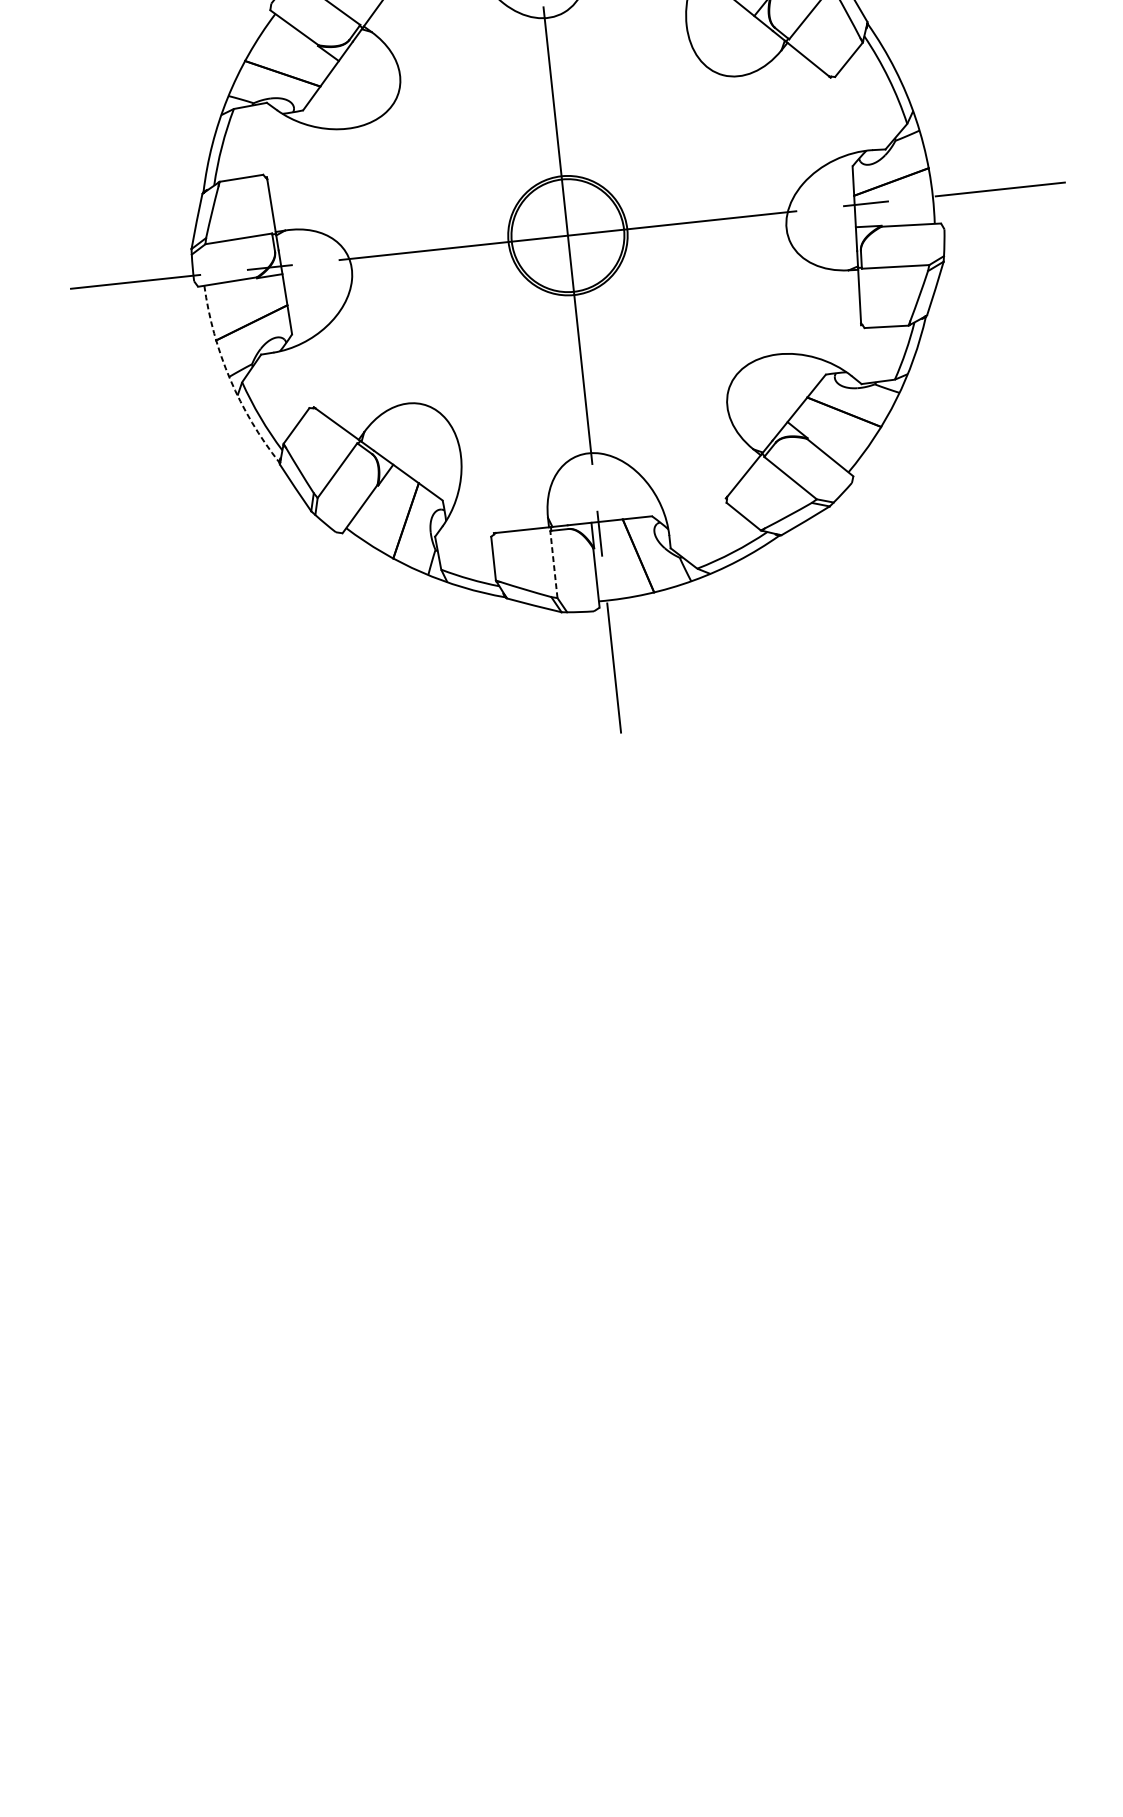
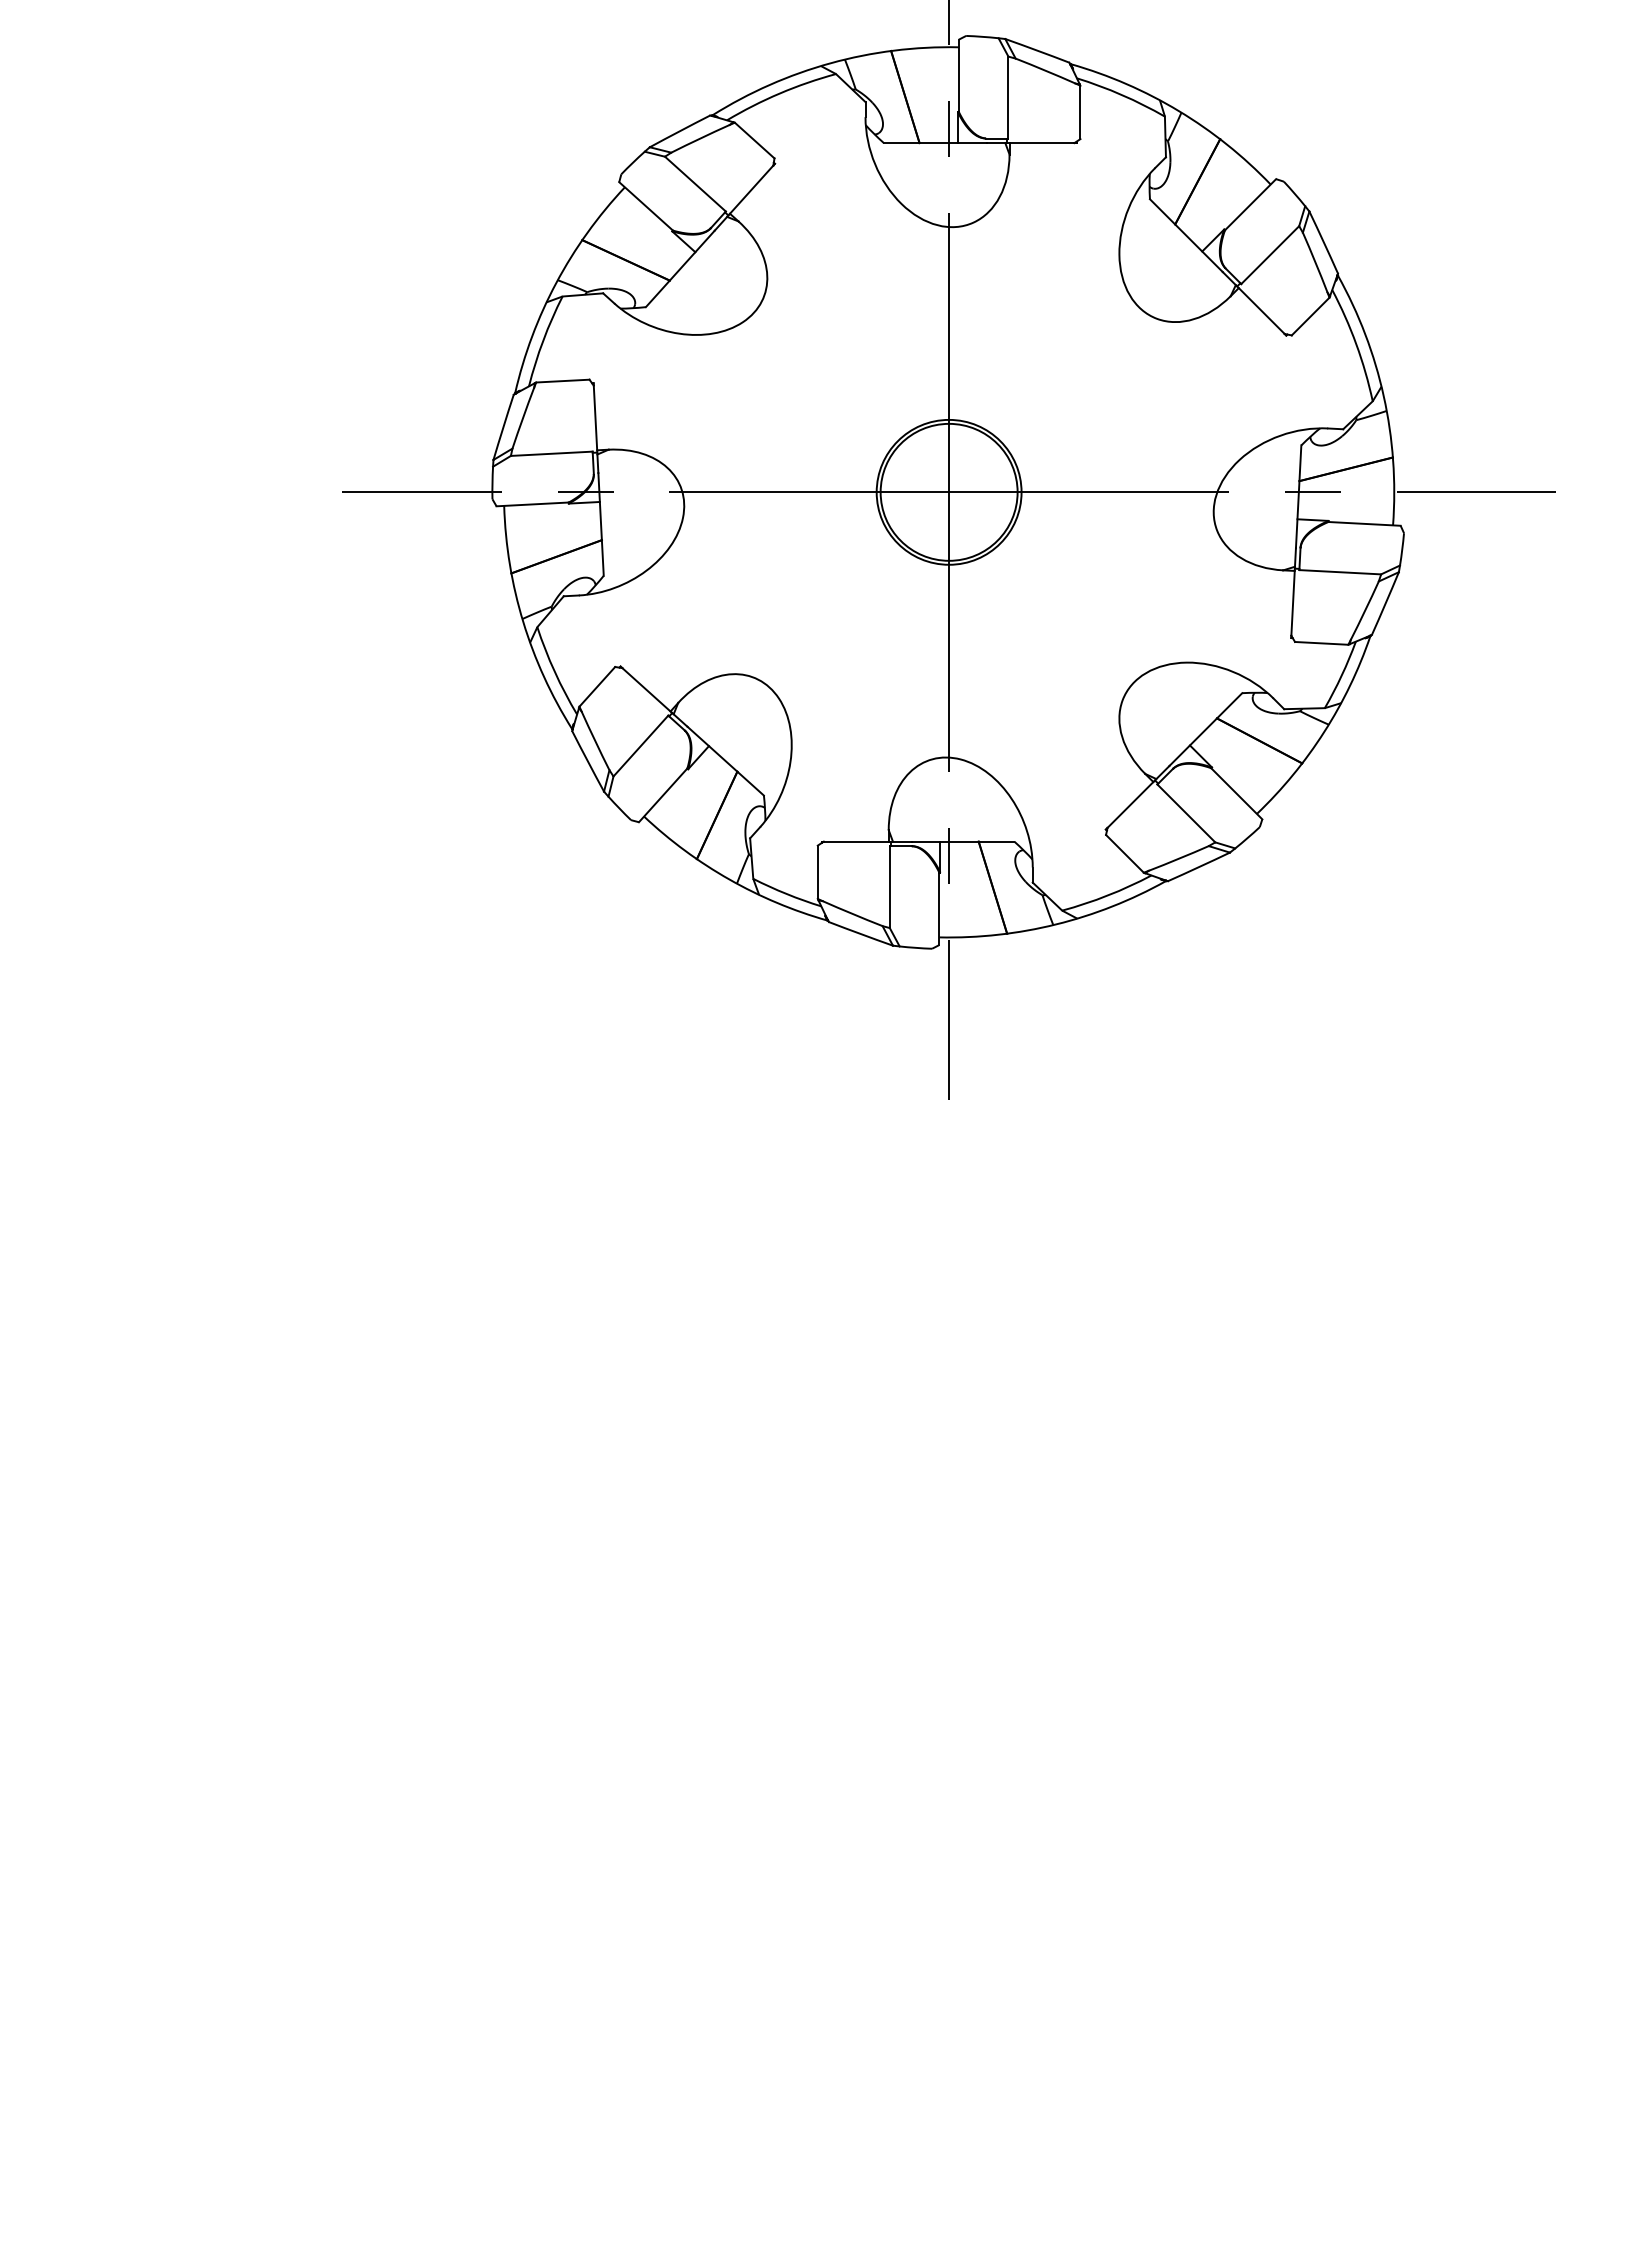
arc: (230, 379) -> (523, 622), dashed -> solid
line: (553, 564) -> (889, 887), dashed -> solid

